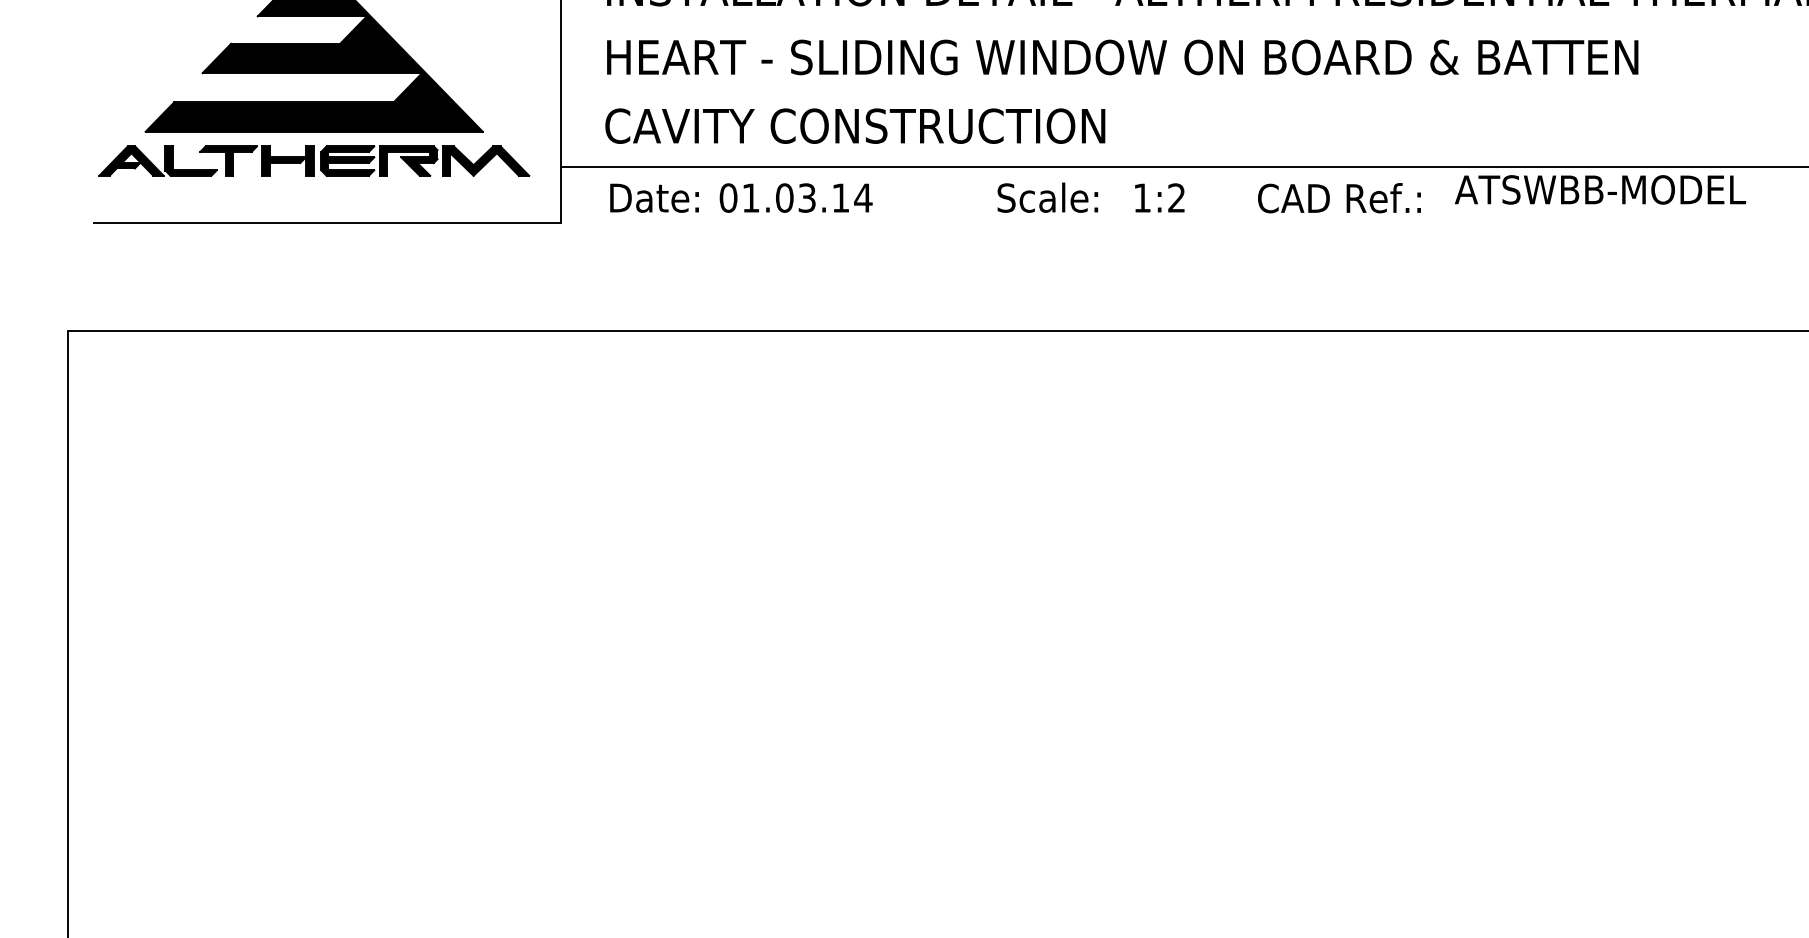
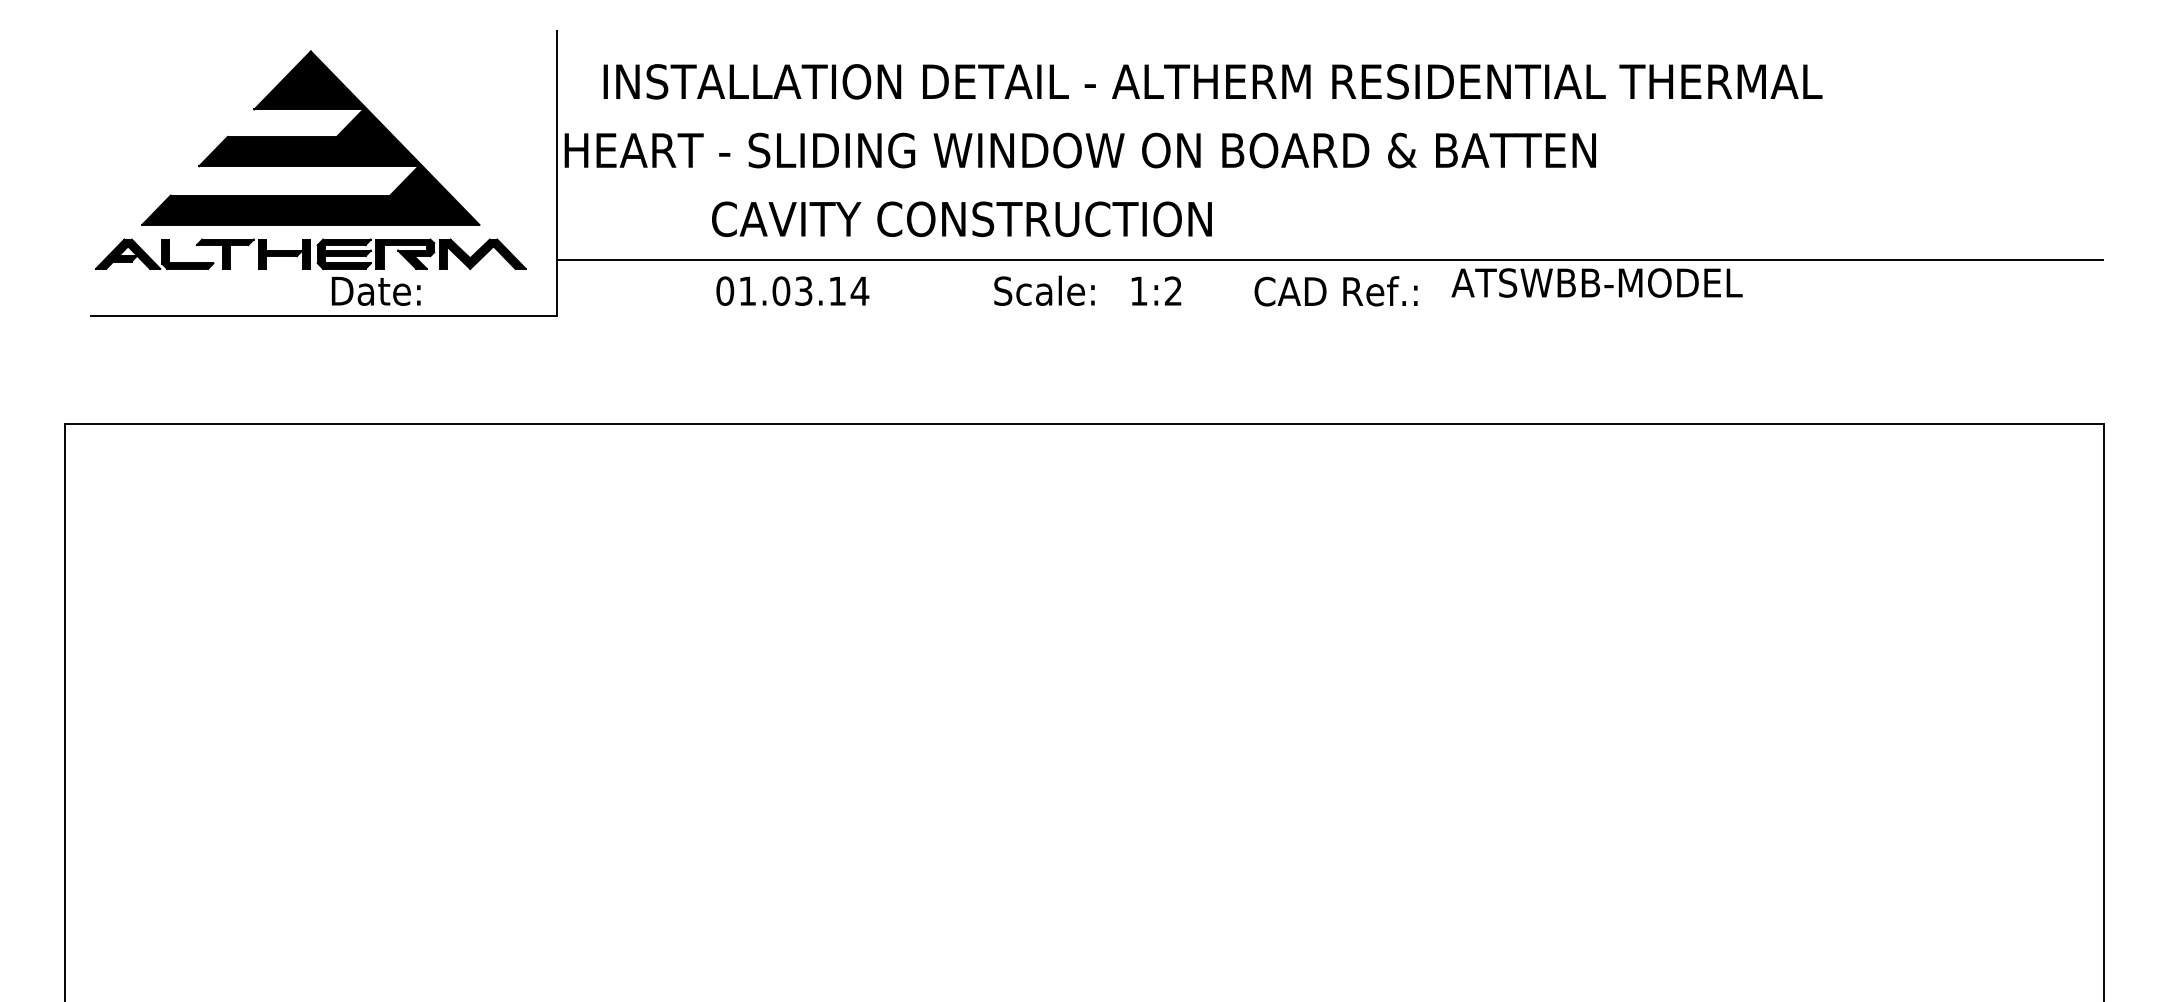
text: (1121, 57) -> (1079, 150), moved
text: (854, 126) -> (961, 219), moved
text: (653, 197) -> (375, 290), moved

